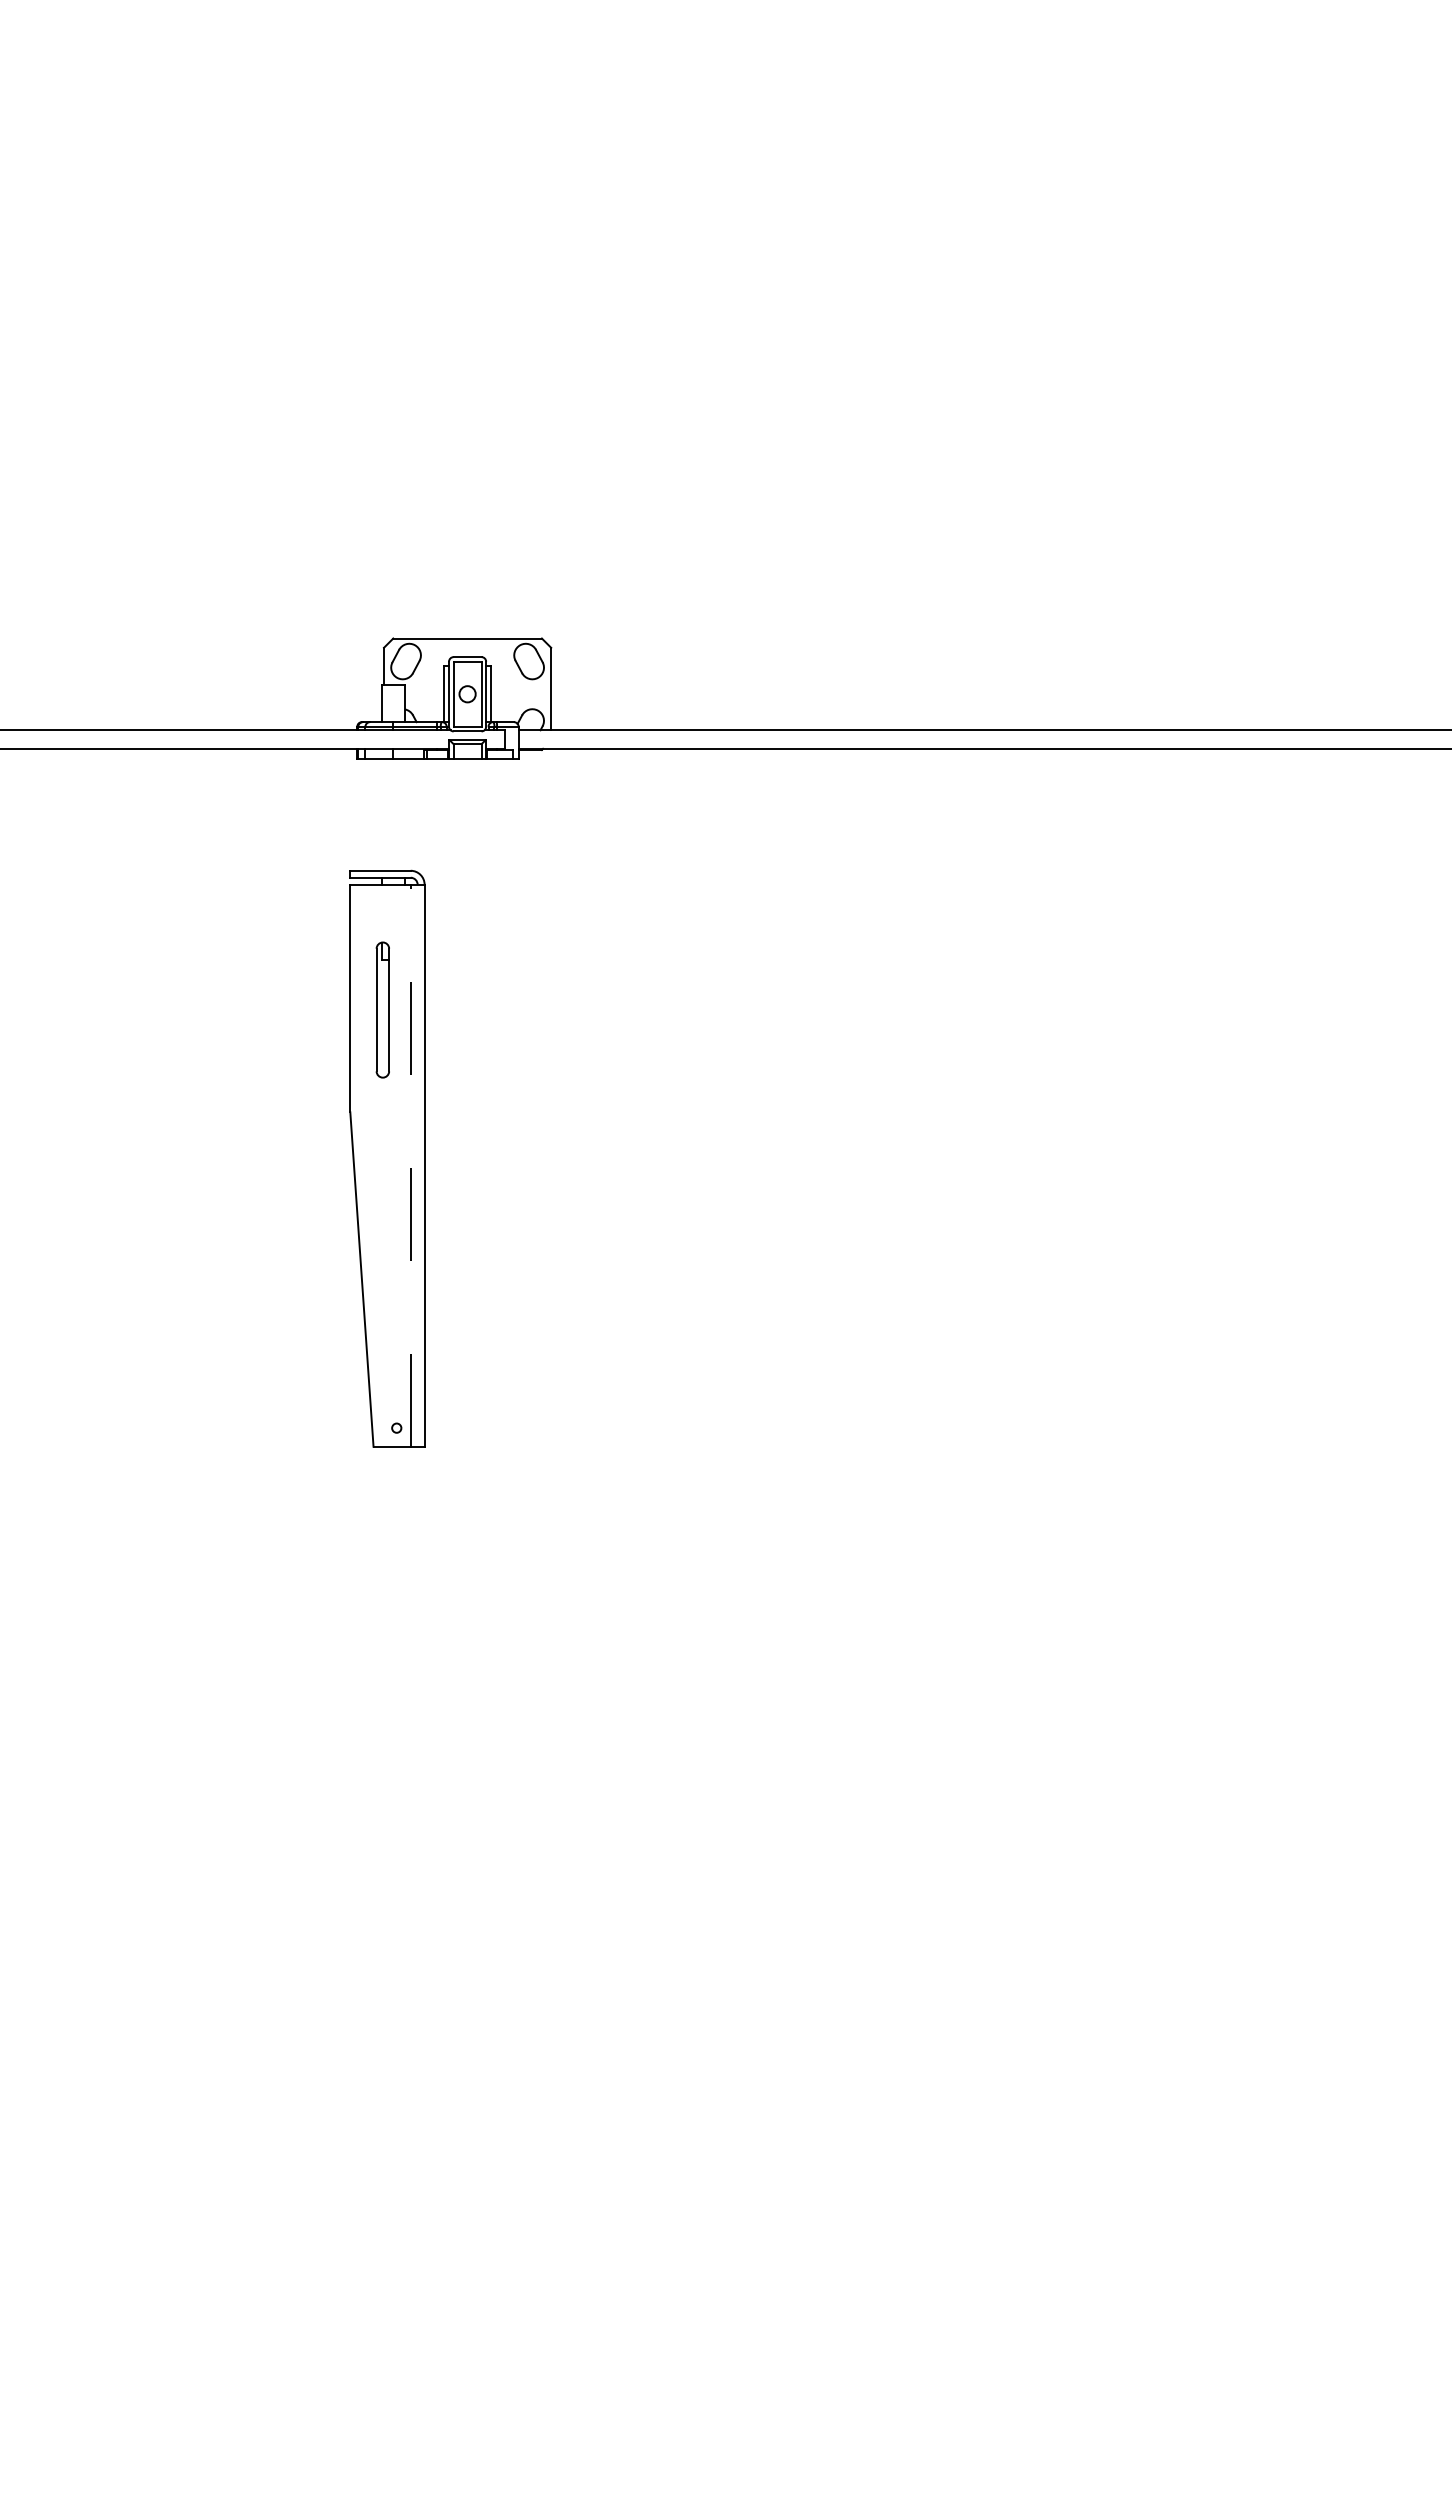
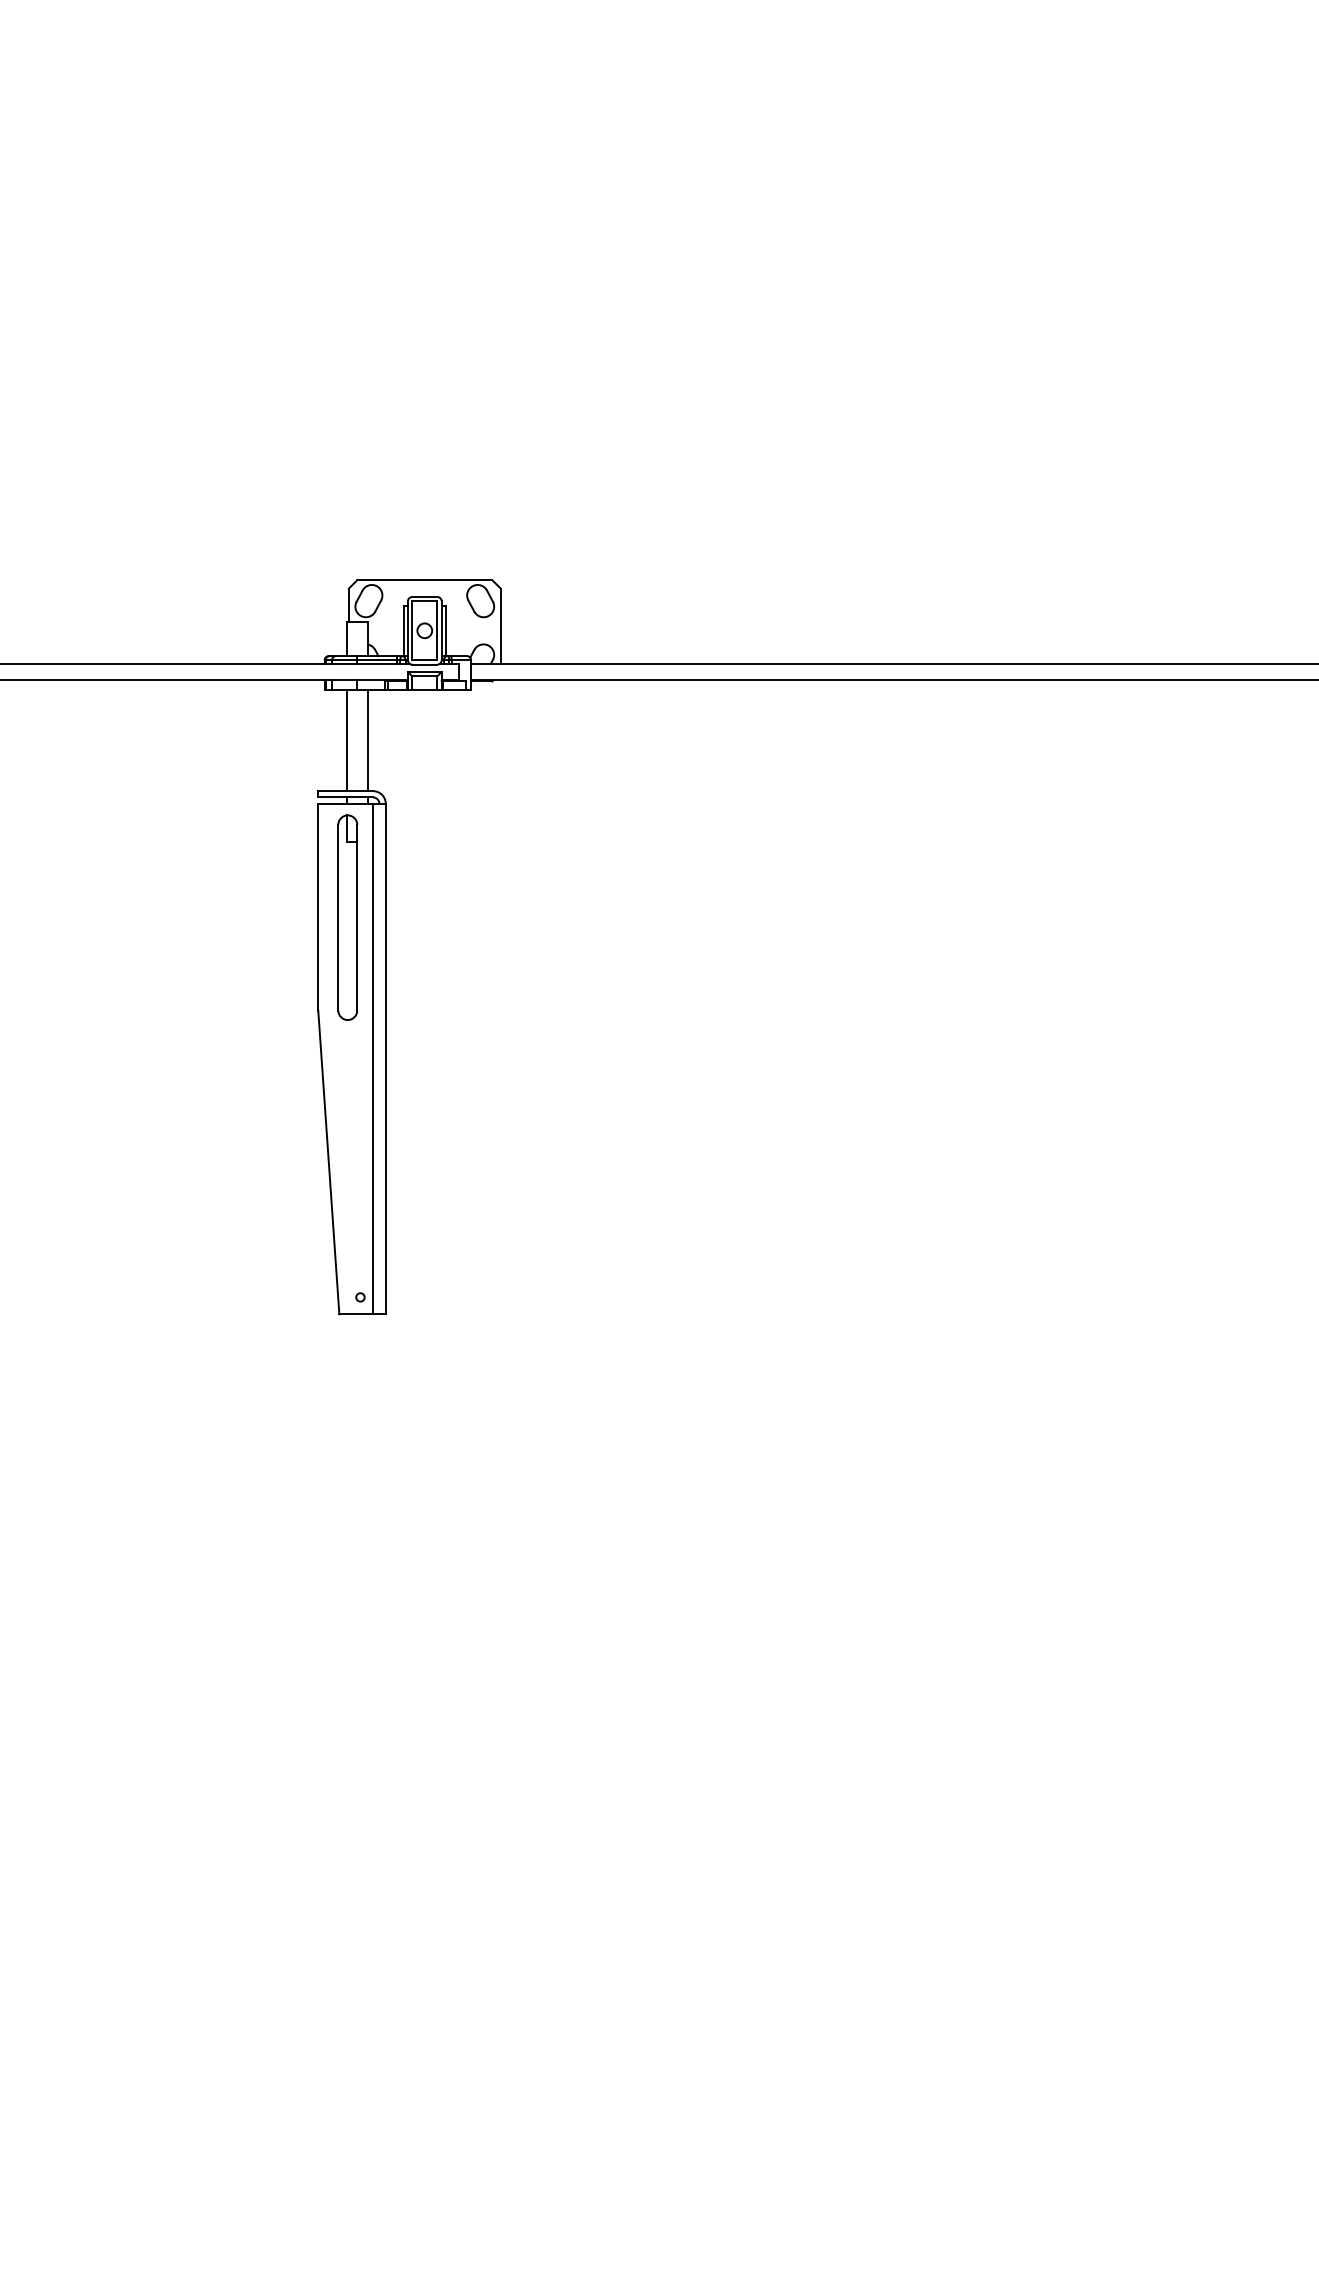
line: (381, 814) -> (346, 740), added
line: (404, 814) -> (367, 740), added
part: (382, 1009) -> (347, 917), size x1.67
line: (410, 1165) -> (372, 1058), dashed -> solid

